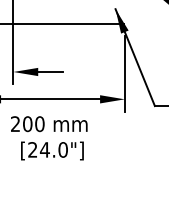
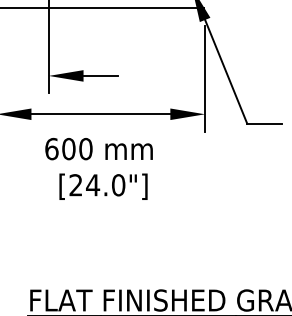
text: (15, 123) -> (51, 148), 200 -> 600

